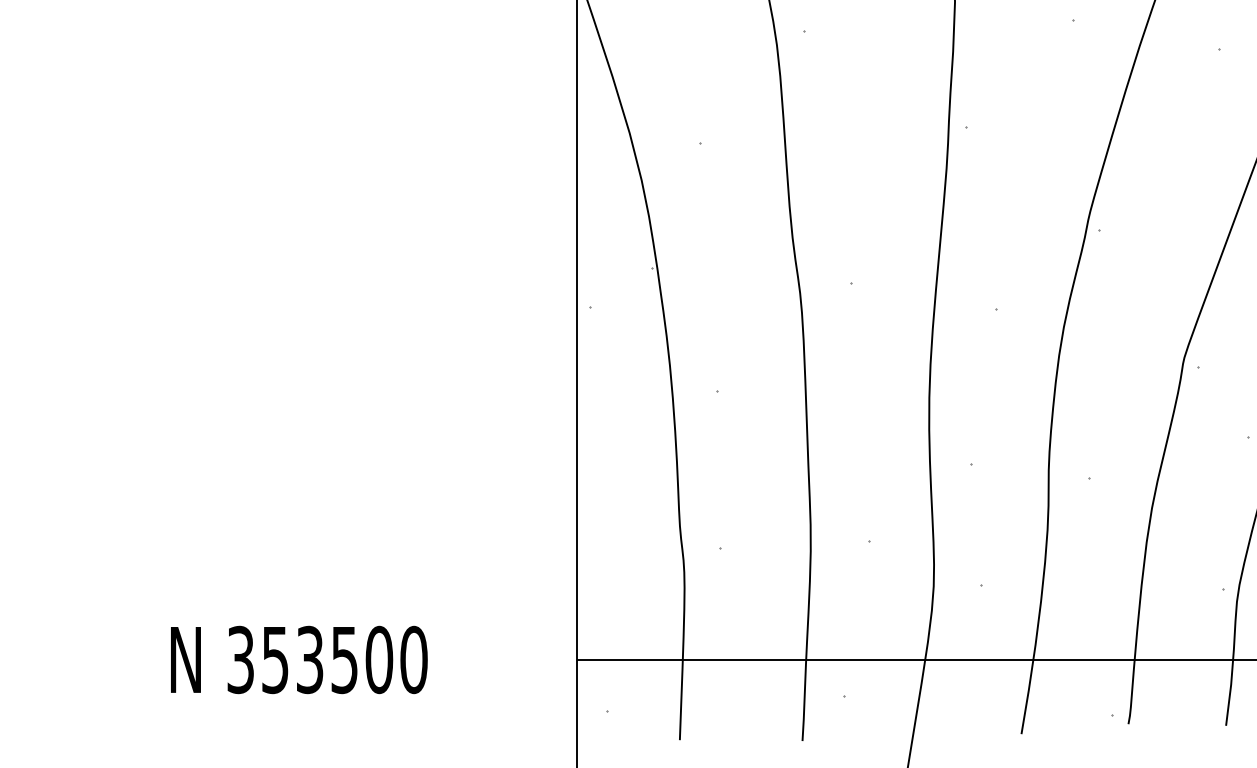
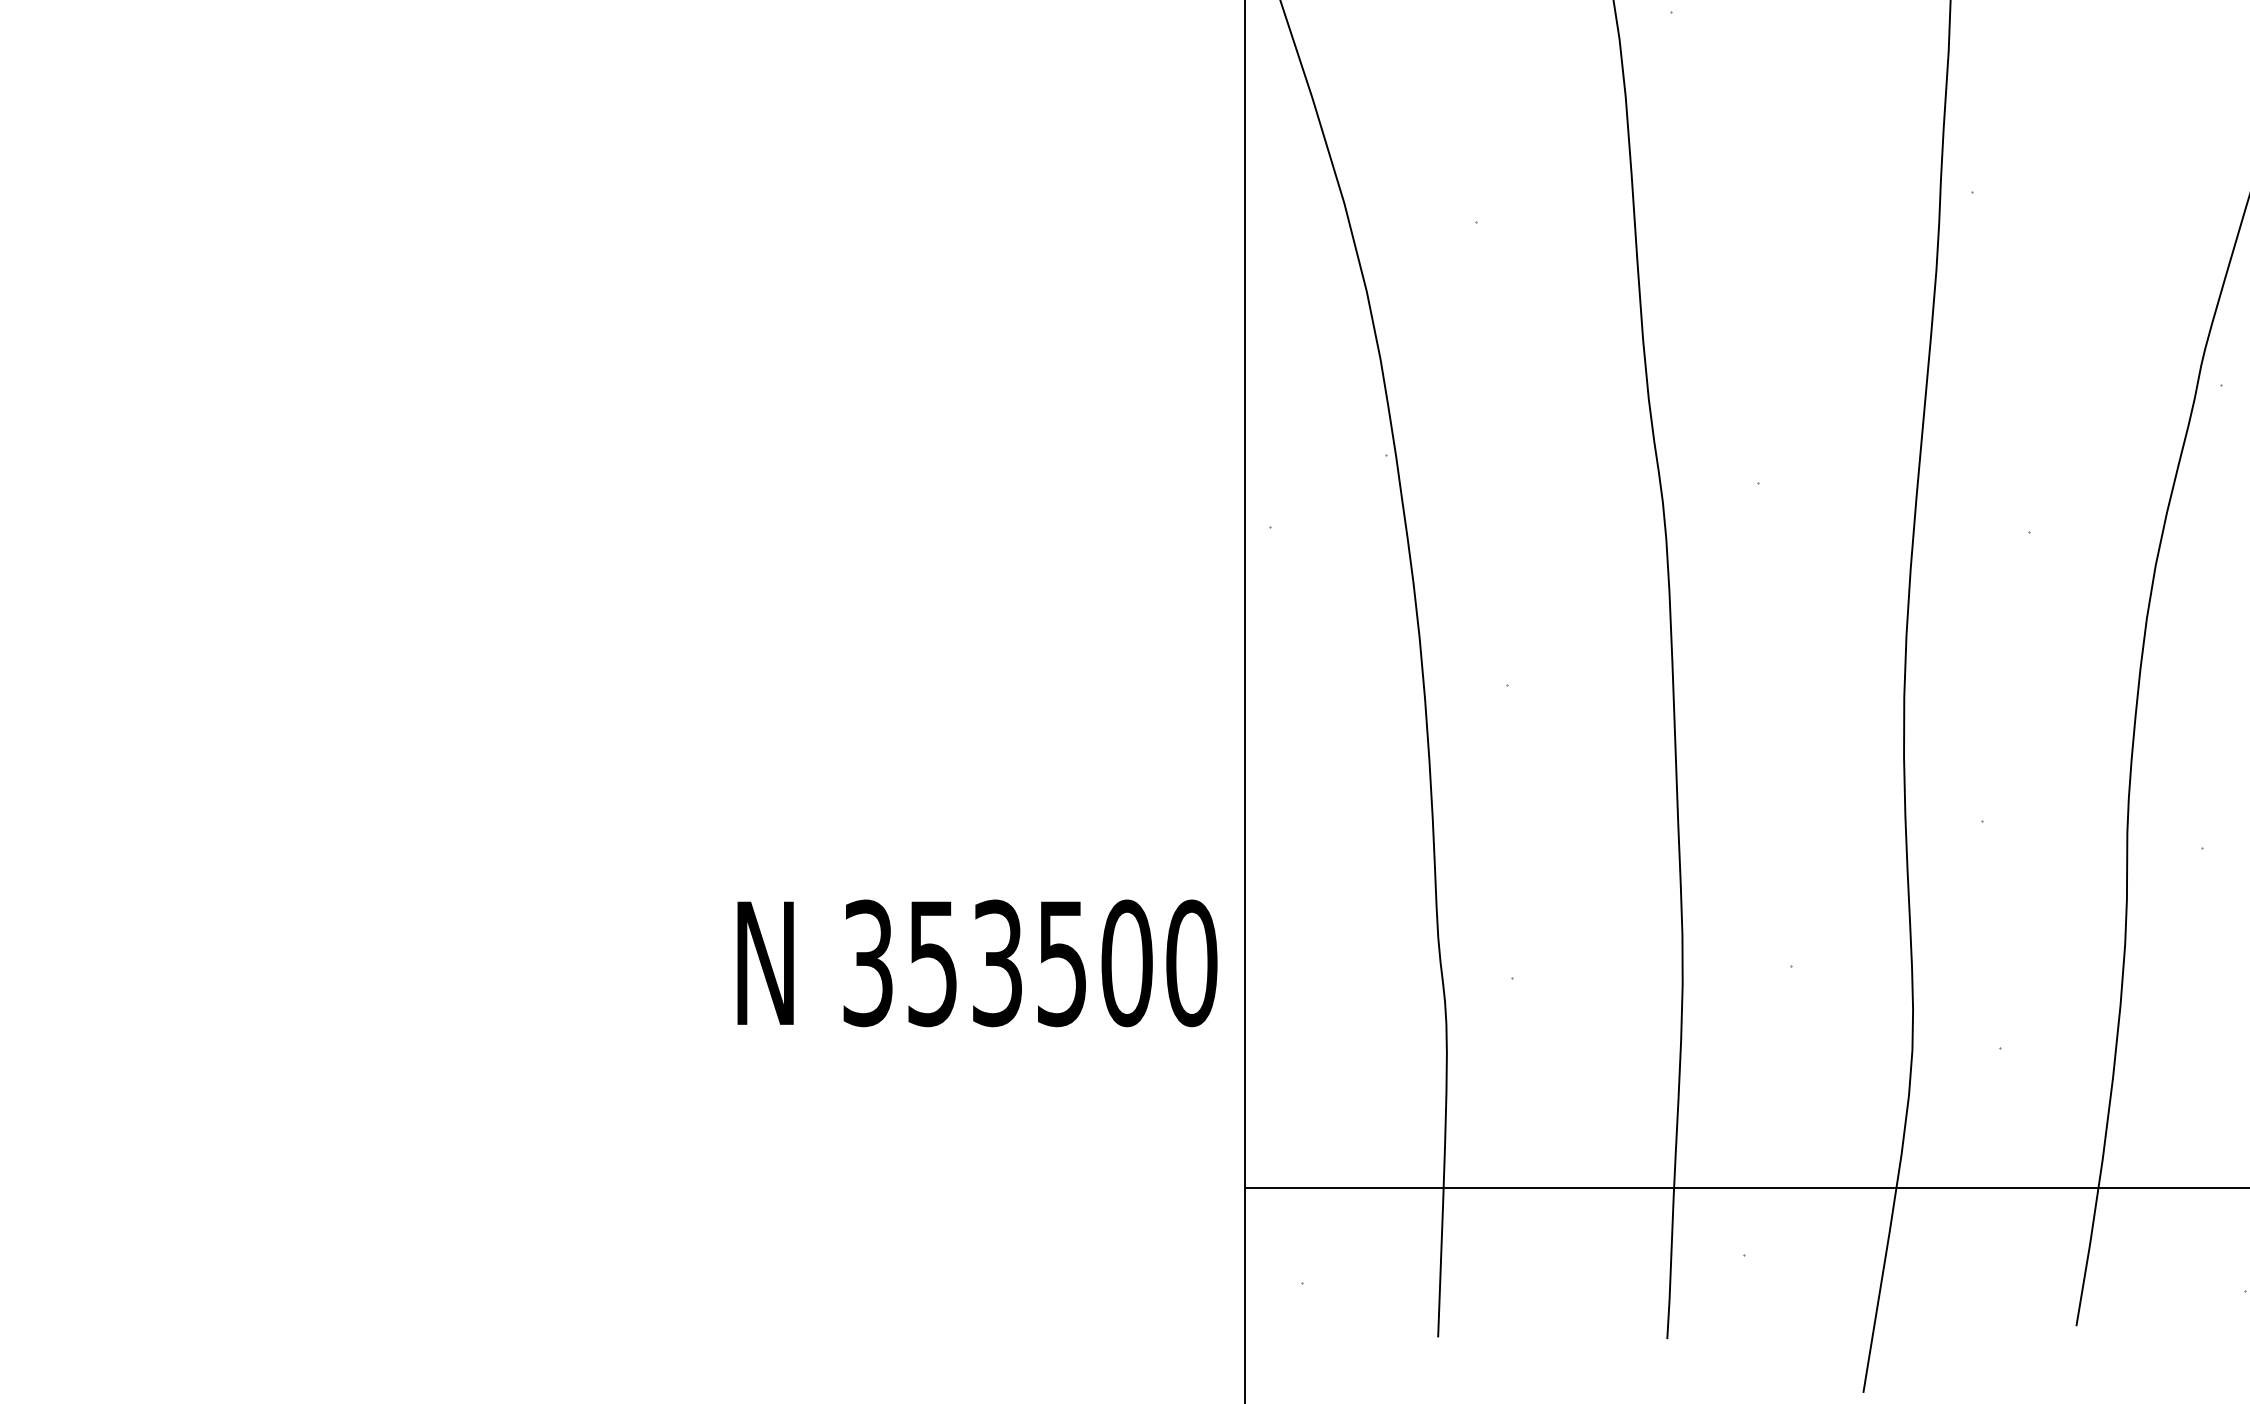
text: (299, 659) -> (977, 962), moved

